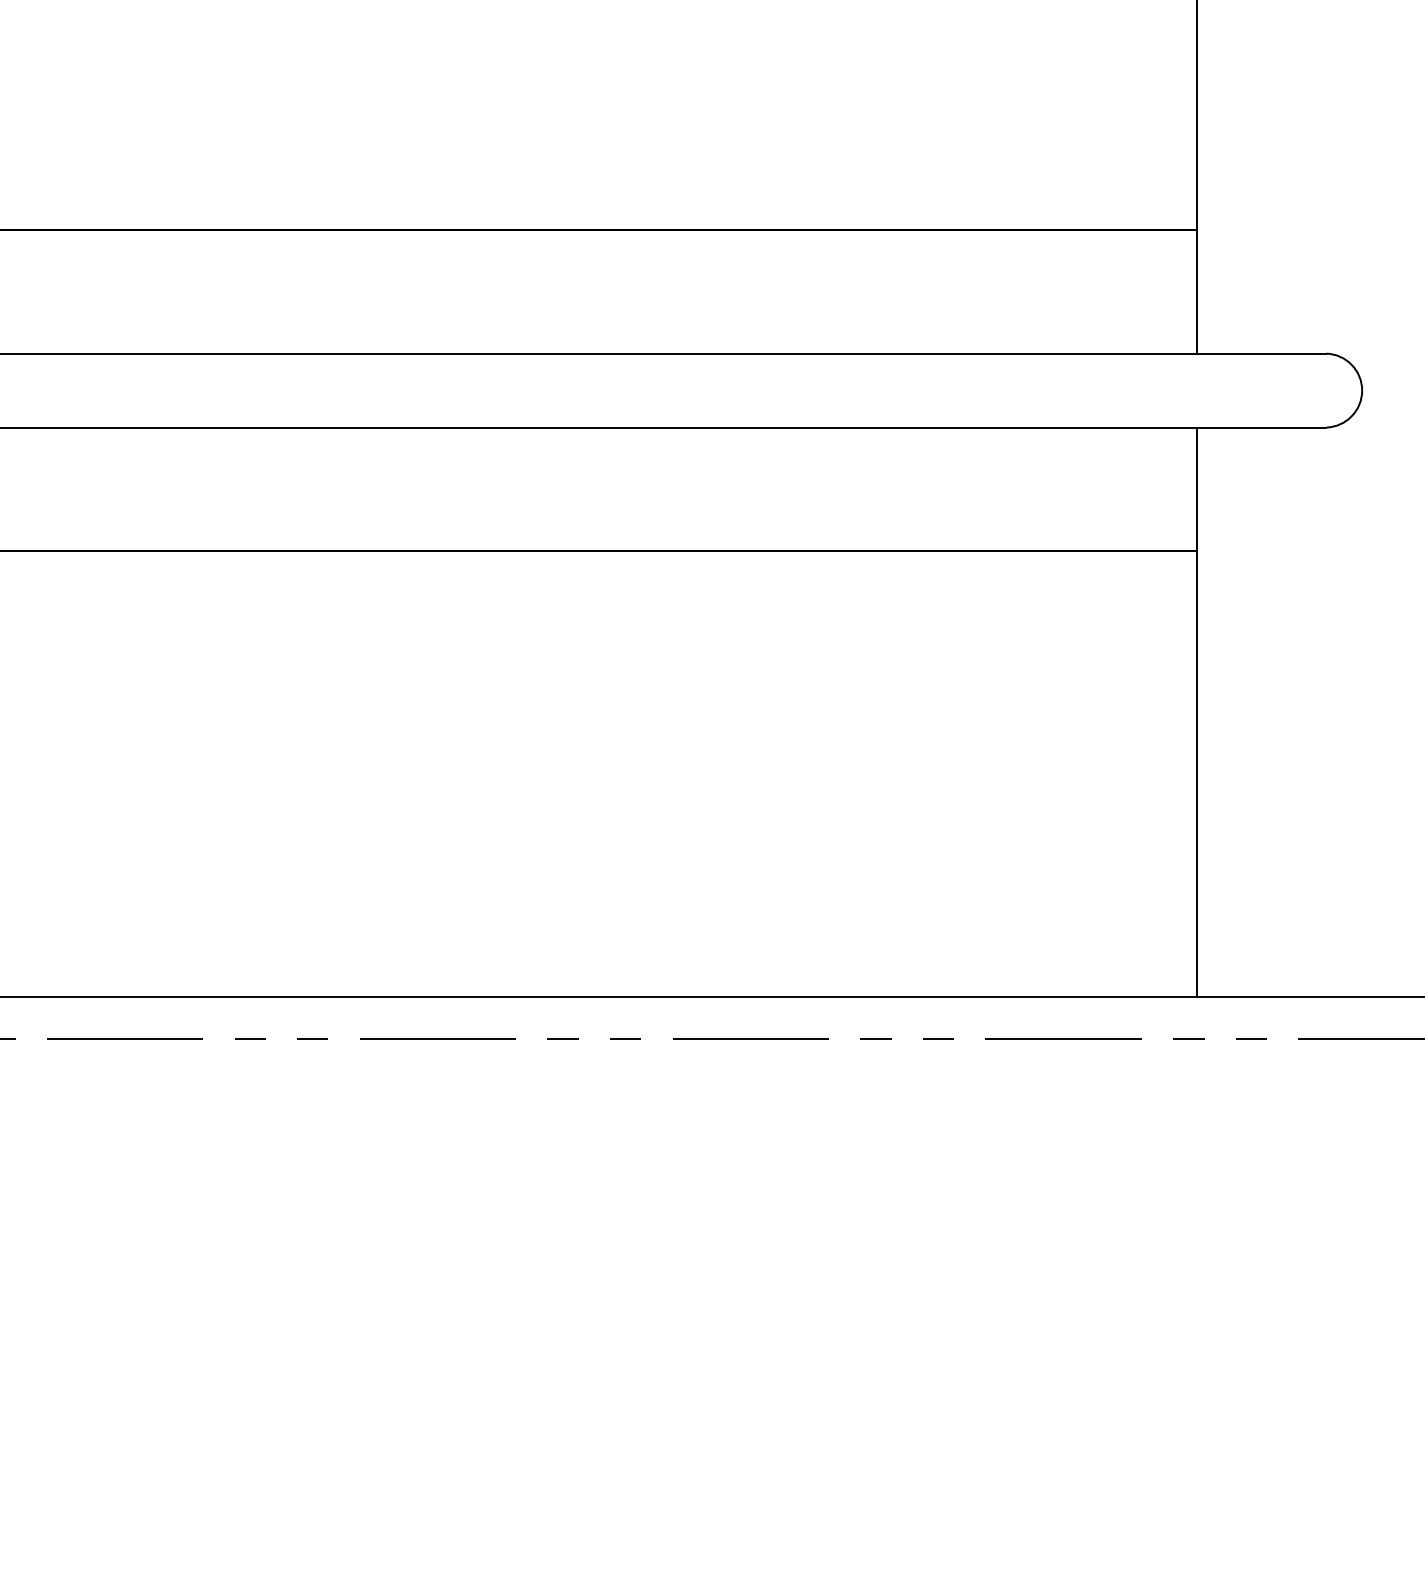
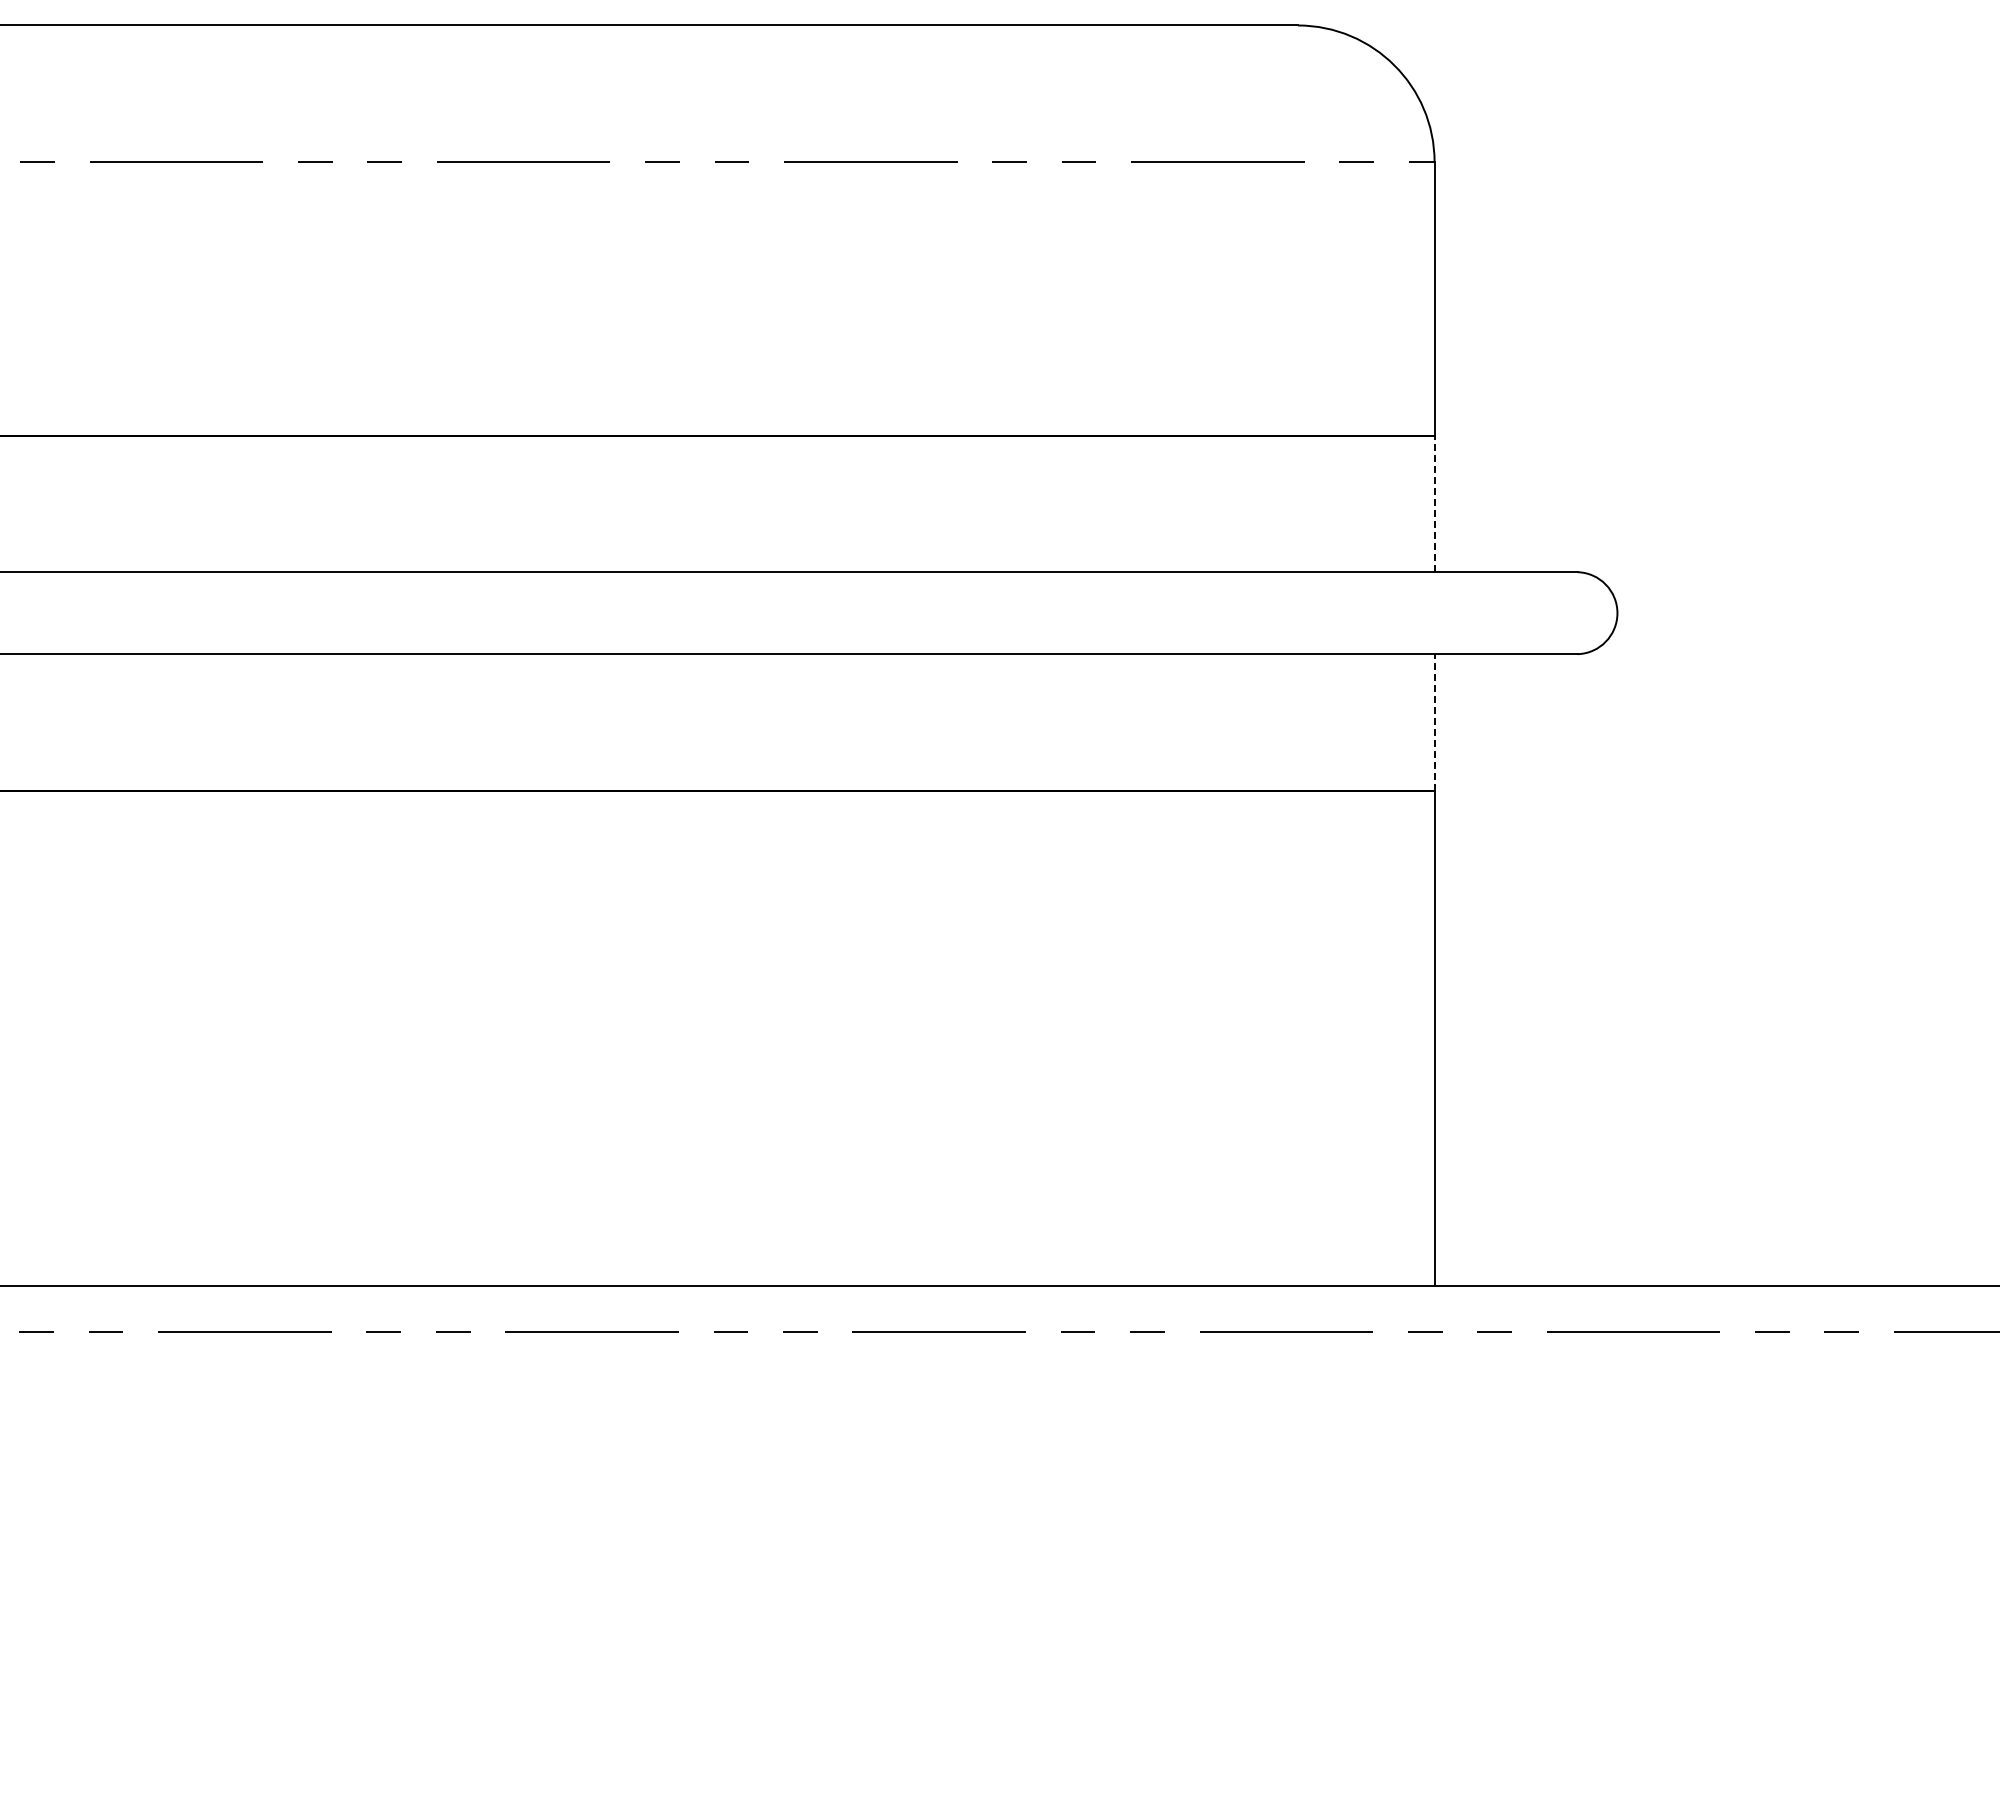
line: (1197, 291) -> (1434, 503), solid -> dashed
line: (1197, 489) -> (1434, 722), solid -> dashed

